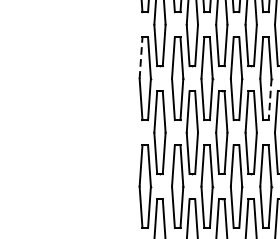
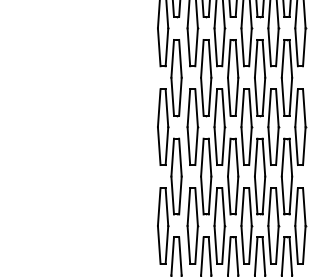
line: (141, 58) -> (159, 108), dashed -> solid
line: (270, 99) -> (277, 146), dashed -> solid

